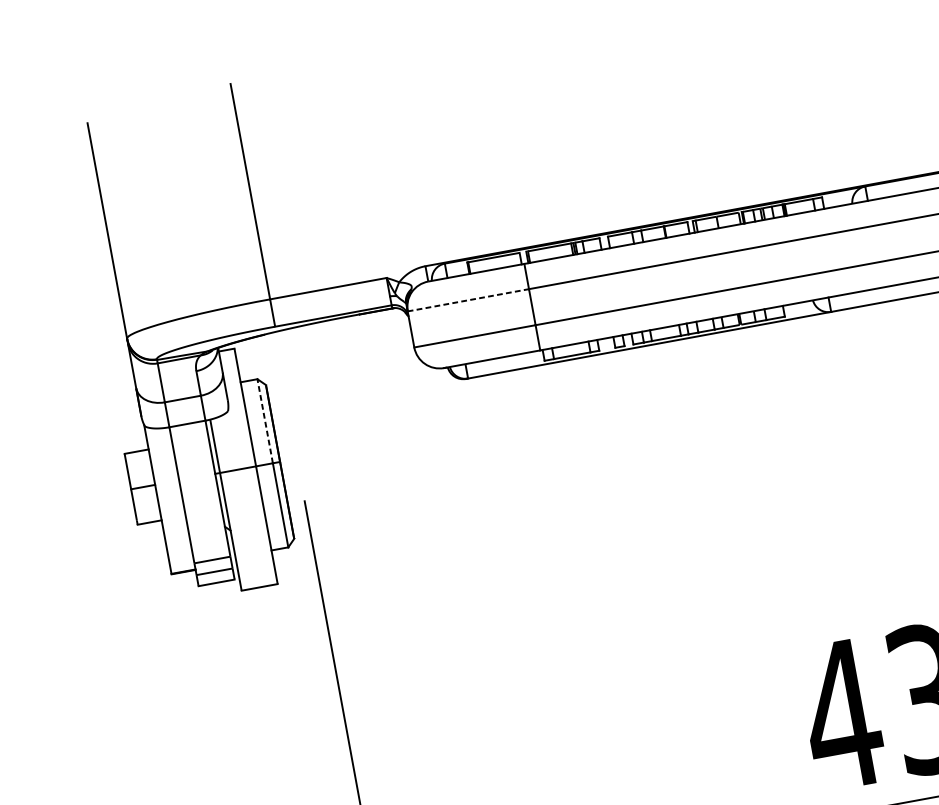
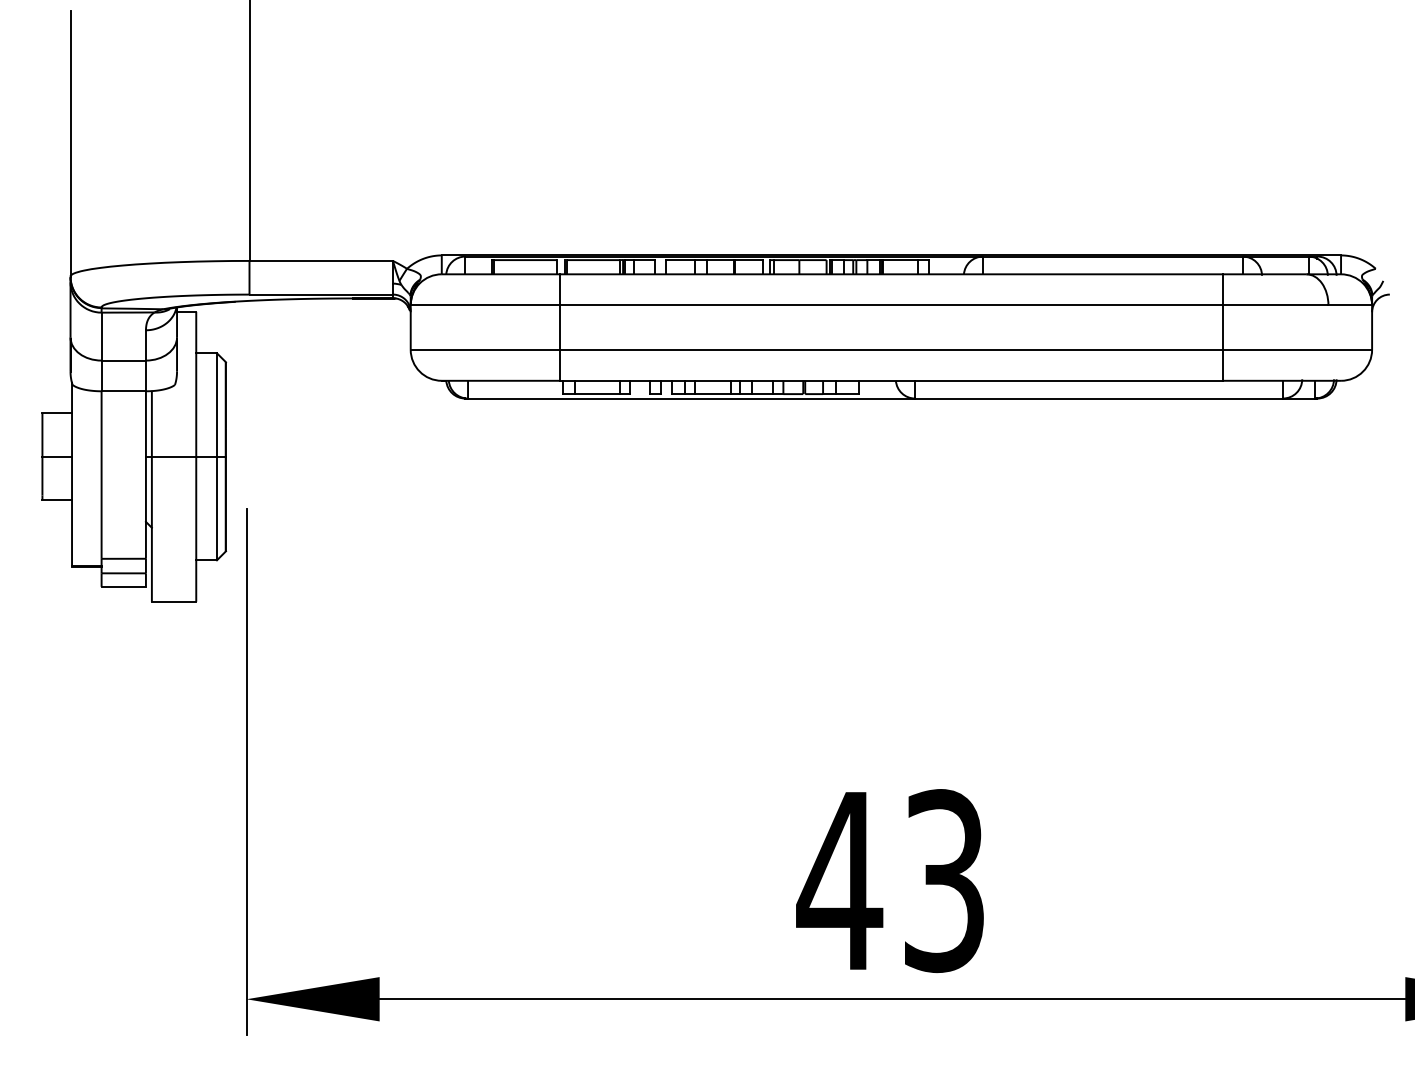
line: (468, 300) -> (485, 305), dashed -> solid
line: (264, 421) -> (216, 405), dashed -> solid

